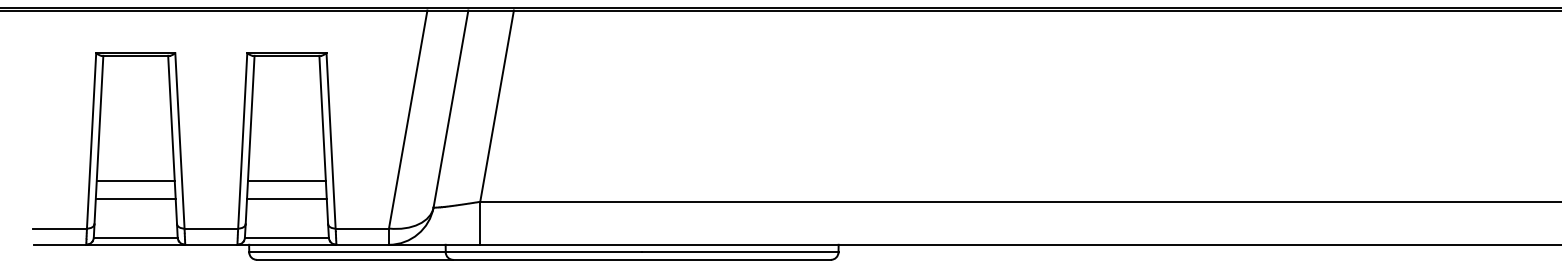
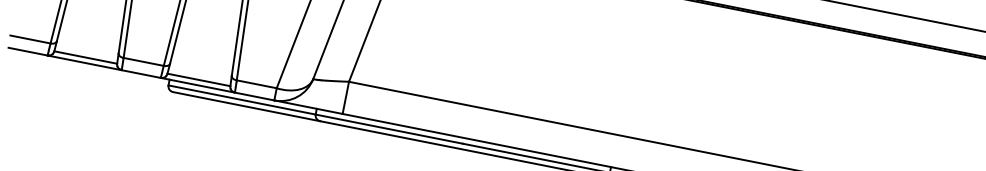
line: (135, 180) -> (94, 14), removed
line: (286, 180) -> (207, 37), removed
line: (135, 199) -> (91, 28), removed
line: (286, 199) -> (204, 51), removed

